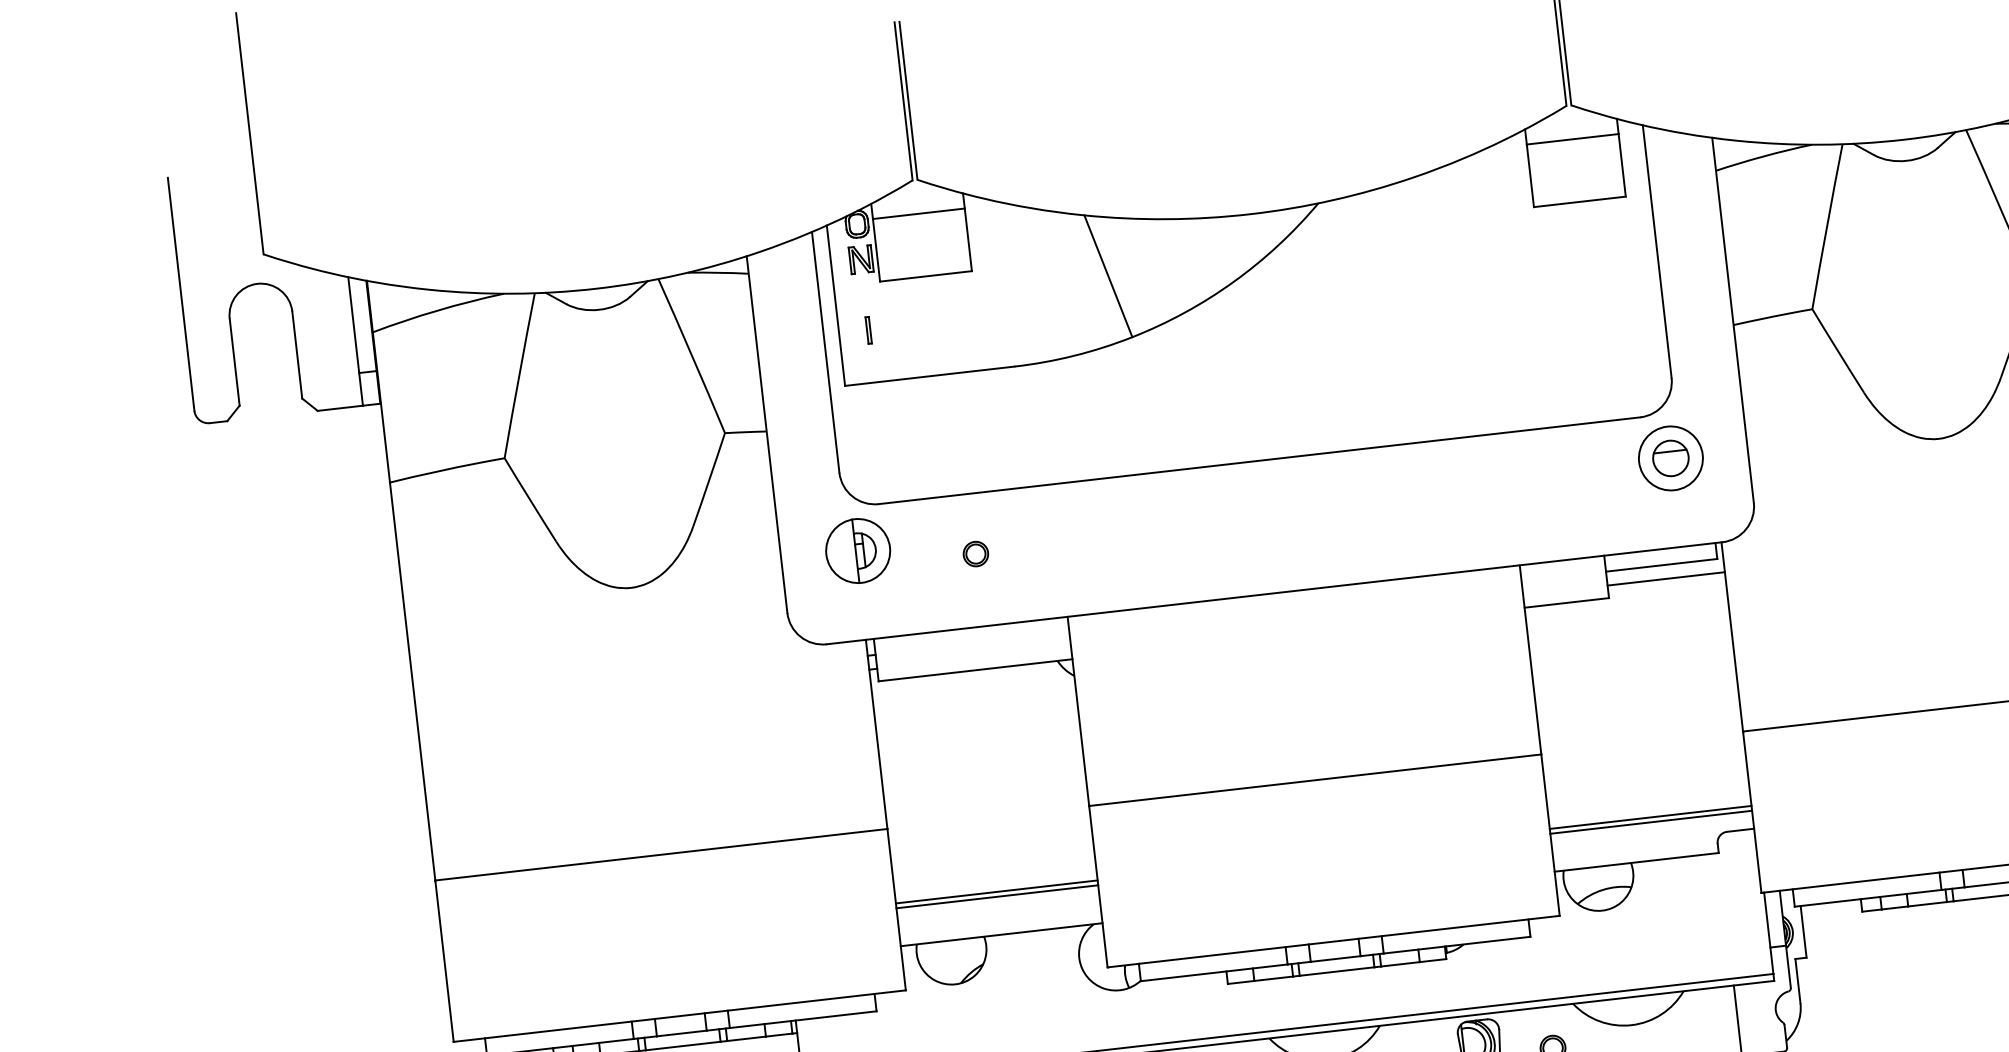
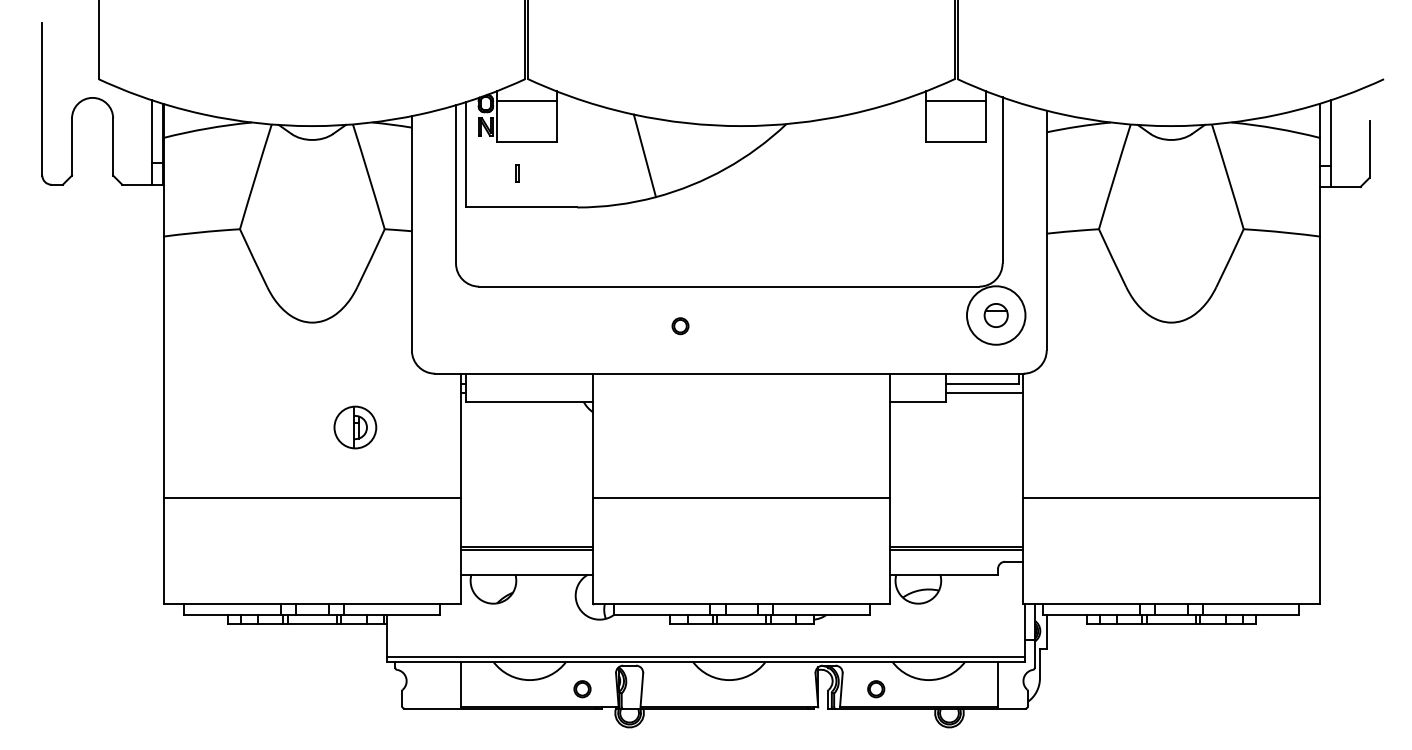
part: (868, 330) -> (517, 173), moved
circle: (1671, 458) -> (996, 315), size x1.4
part: (858, 550) -> (355, 427), moved
circle: (975, 554) -> (680, 326), moved

